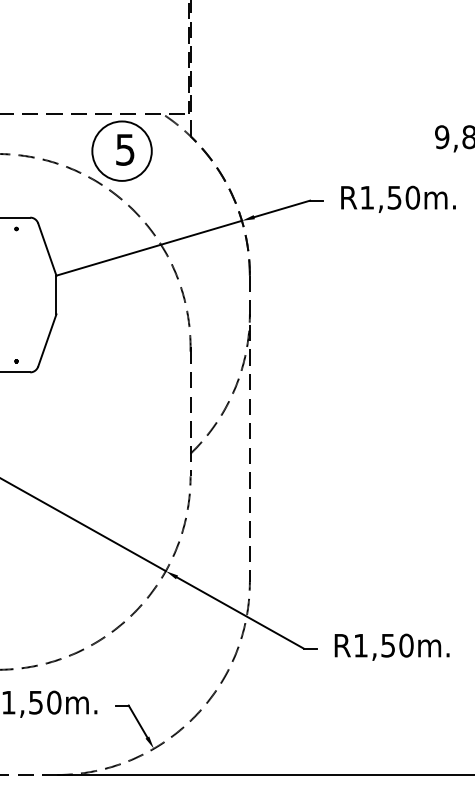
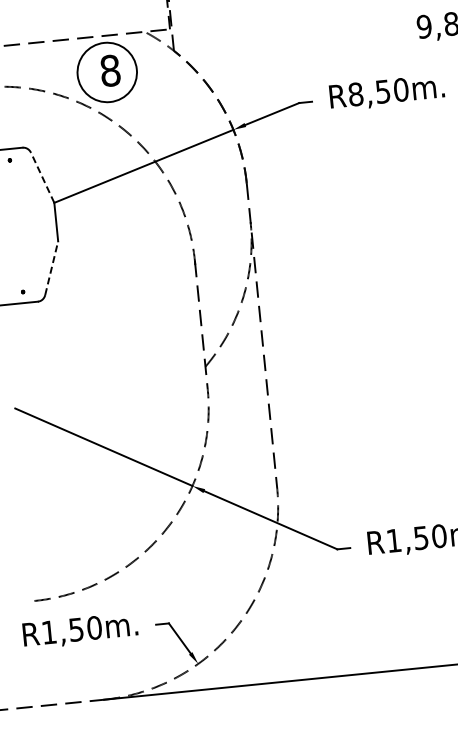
text: (124, 149) -> (109, 70), 5 -> 8
text: (367, 197) -> (356, 94), R1,50m. -> R8,50m.
line: (47, 249) -> (42, 177), solid -> dashed
line: (47, 340) -> (51, 268), solid -> dashed

